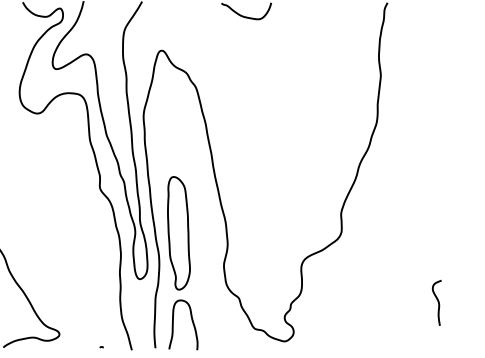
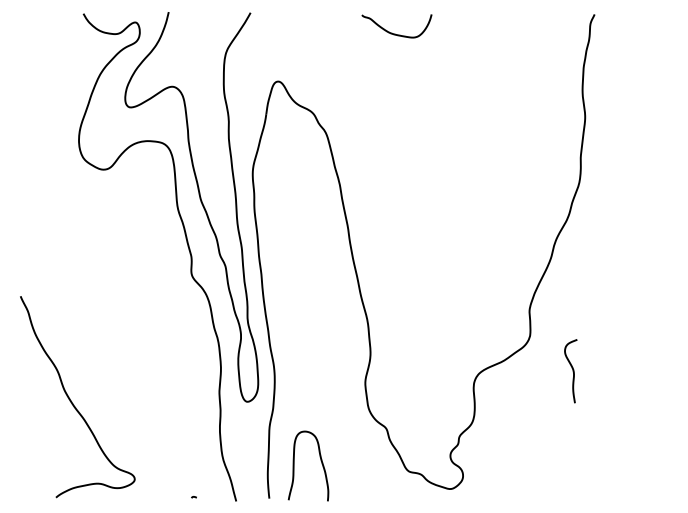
part: (179, 233) -> (302, 337), removed
curve: (438, 303) -> (572, 371), moved

